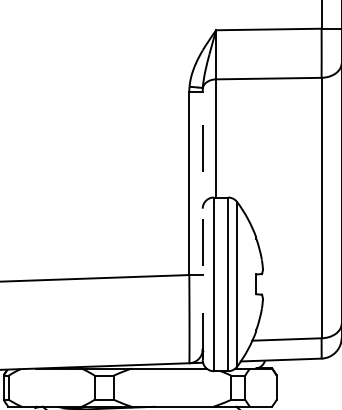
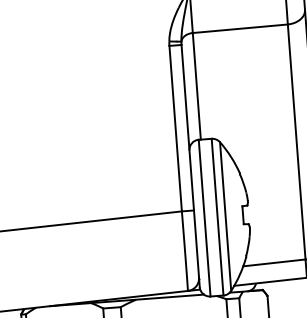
line: (202, 225) -> (190, 165), dashed -> solid

